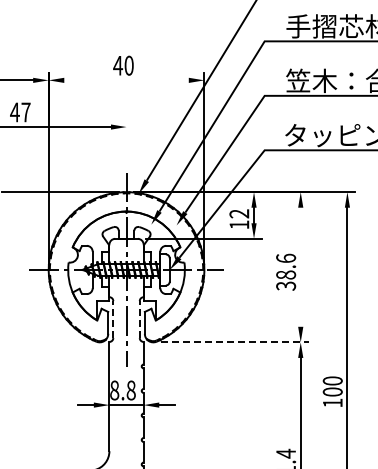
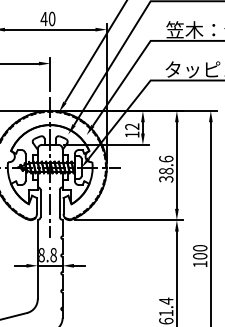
line: (126, 80) -> (50, 29), added
line: (126, 141) -> (50, 74), added
line: (300, 266) -> (176, 164), added
line: (113, 319) -> (40, 203), dashed -> solid
line: (139, 319) -> (59, 203), dashed -> solid
line: (234, 342) -> (128, 220), dashed -> solid

